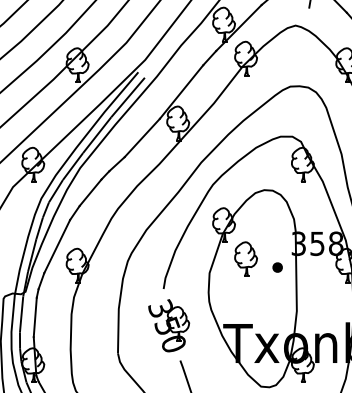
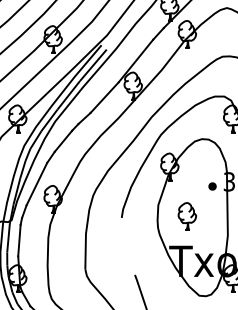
part: (245, 258) -> (186, 215), moved
part: (277, 267) -> (212, 186), moved
part: (169, 325) -> (126, 247), removed

